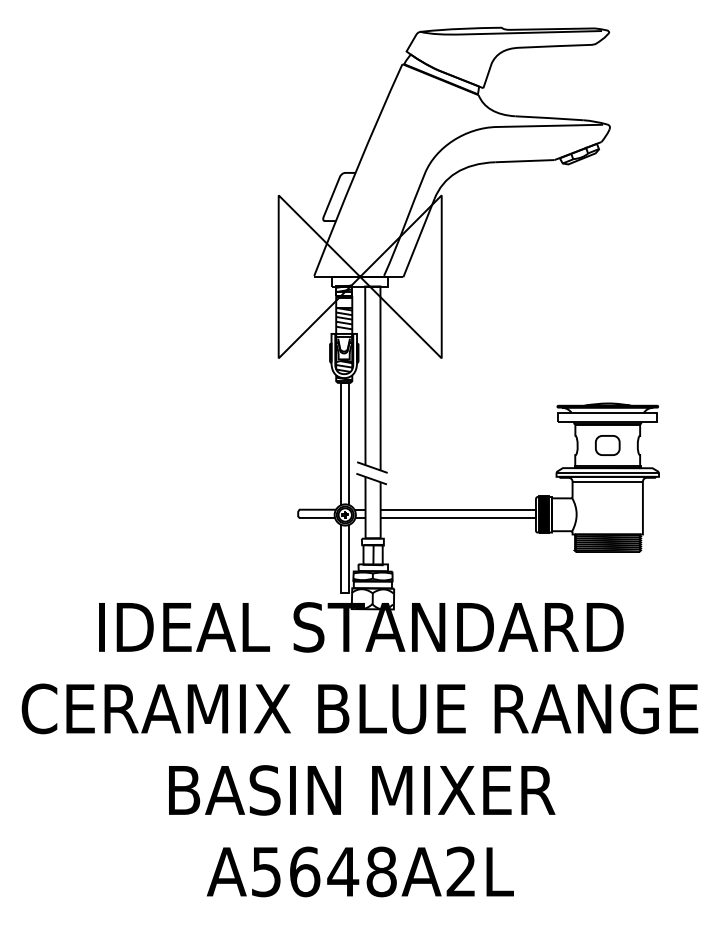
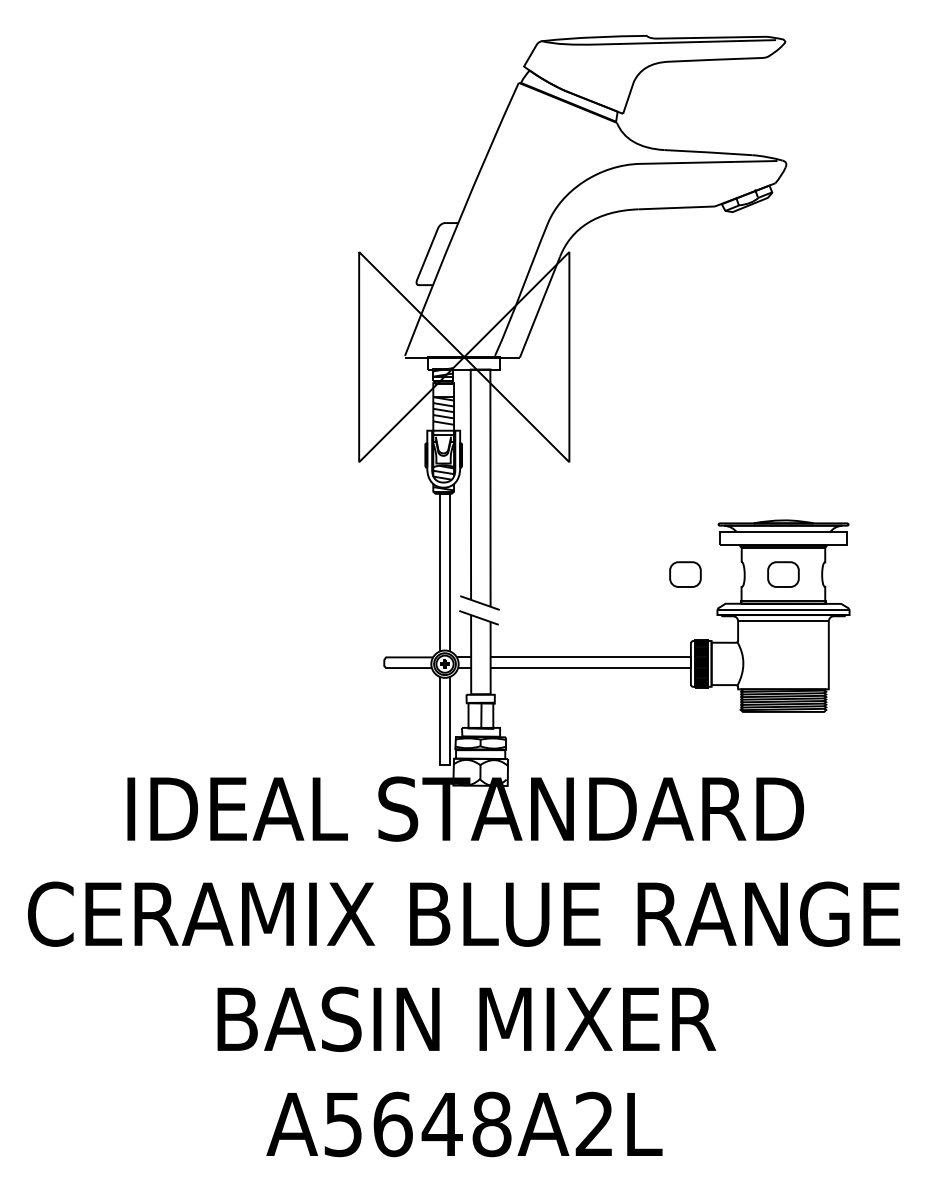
part: (531, 445) -> (685, 574), added

